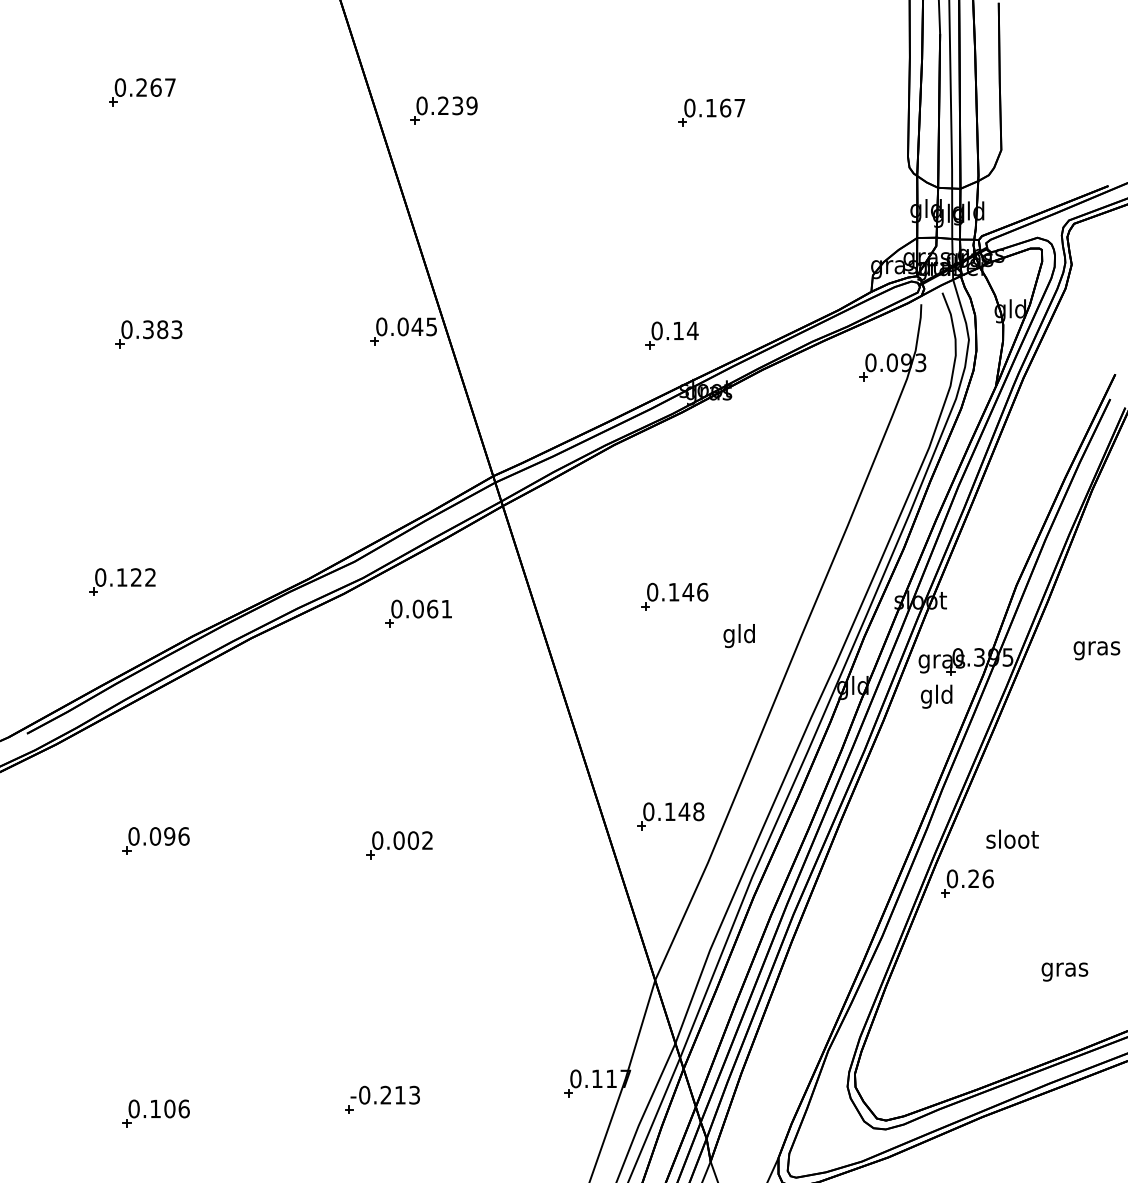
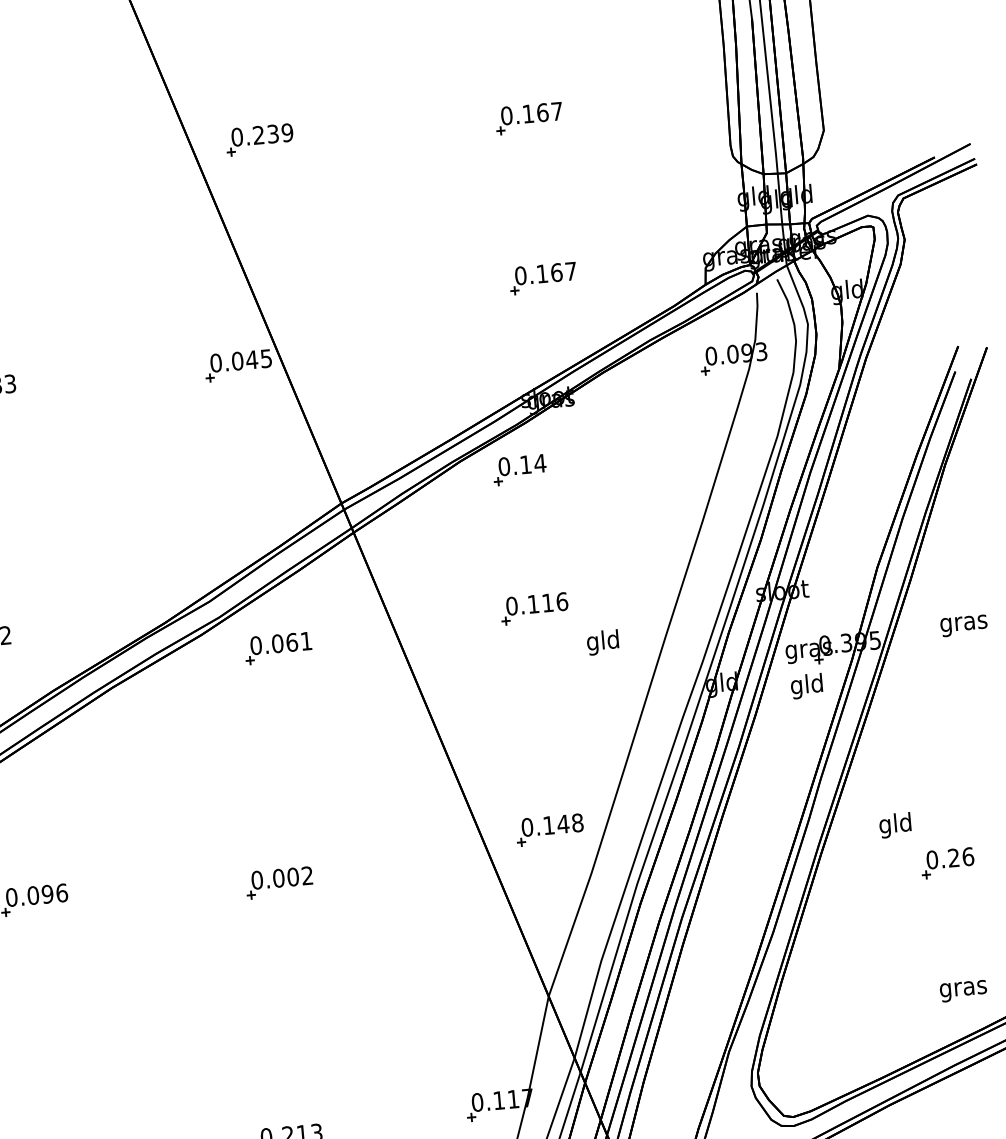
part: (711, 271) -> (542, 278), added
part: (671, 335) -> (519, 469), moved
text: (688, 592) -> (548, 603), 0.146 -> 0.116
text: (1012, 841) -> (895, 825), sloot -> gld
part: (967, 883) -> (947, 863), moved
text: (1064, 971) -> (963, 990), moved

